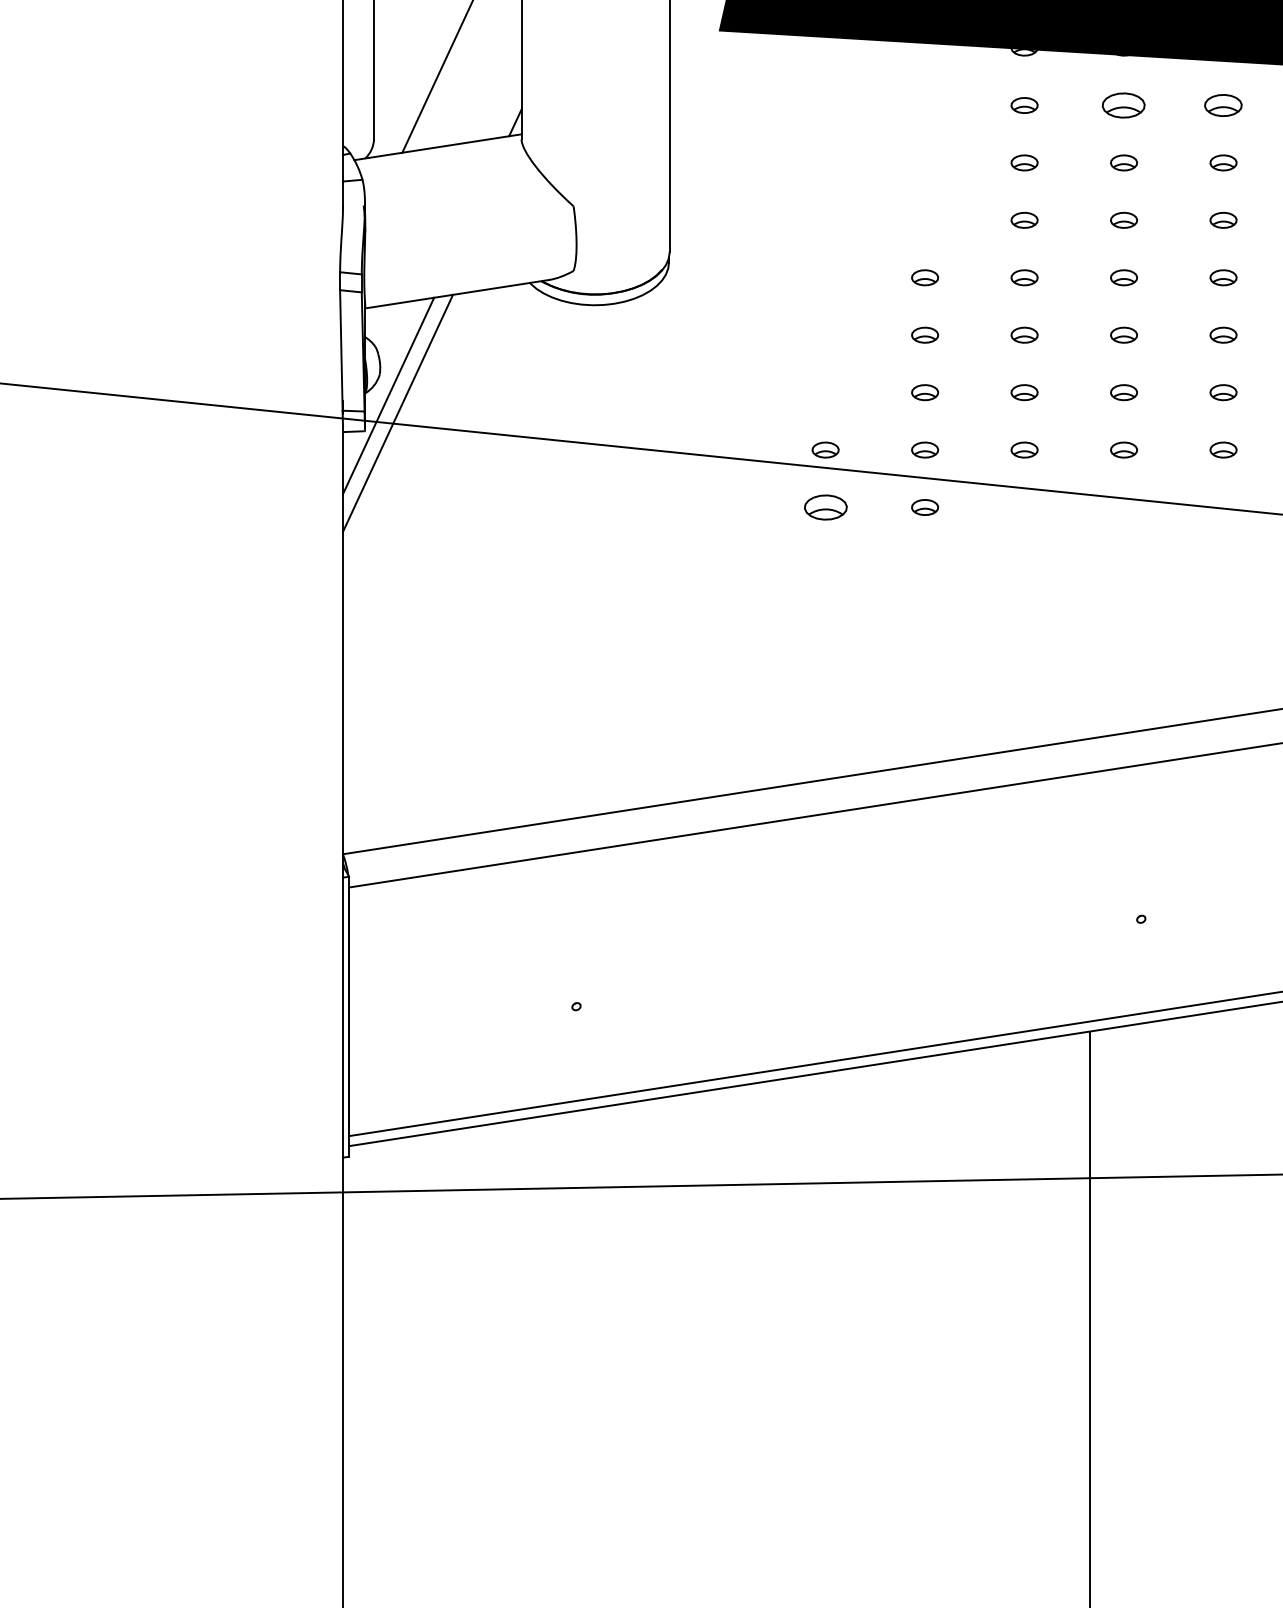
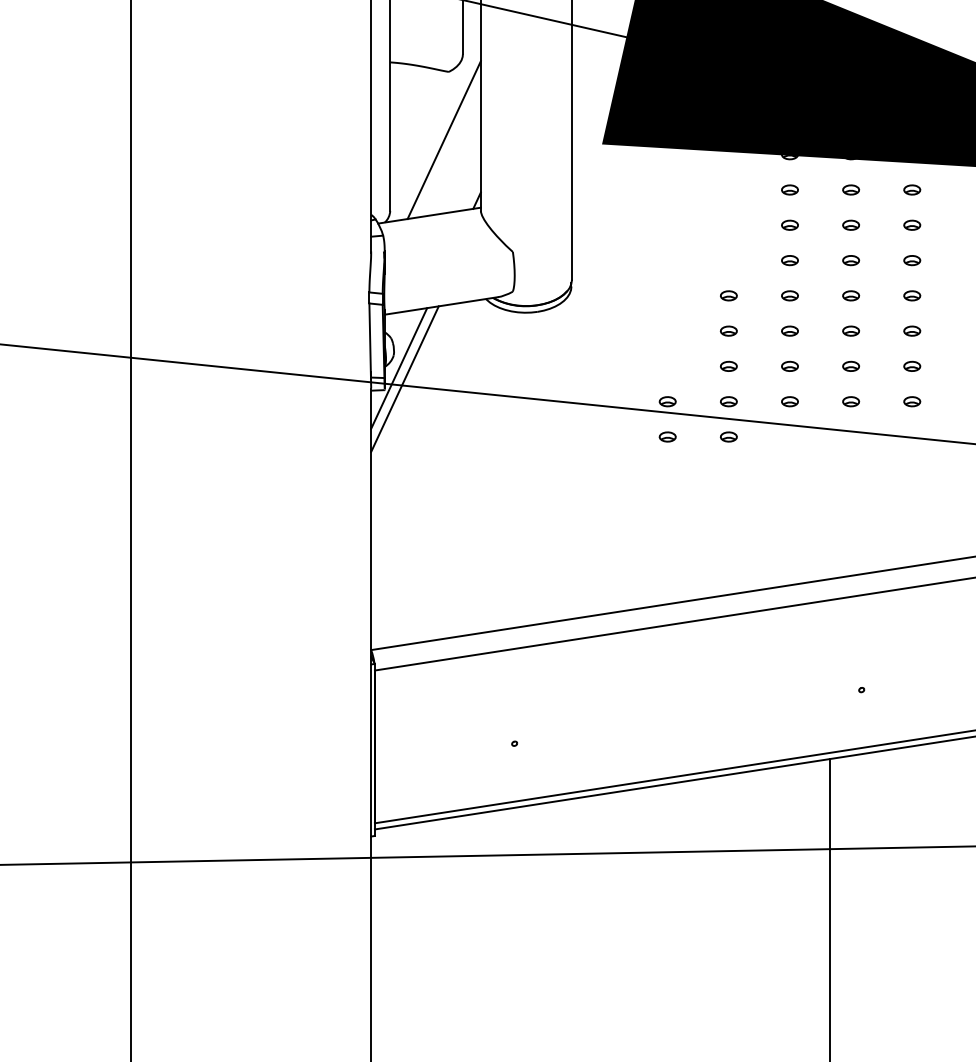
part: (1124, 104) -> (851, 189), size x0.62
part: (1223, 104) -> (912, 189), size x0.71
part: (825, 506) -> (667, 436), size x0.62

